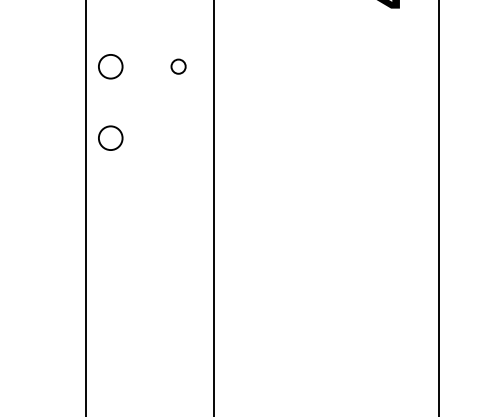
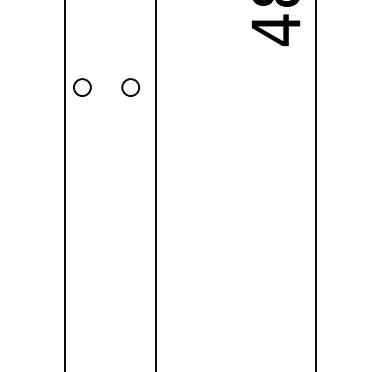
circle: (178, 66) -> (130, 87), size x1.67
circle: (110, 138) -> (82, 138), removed

